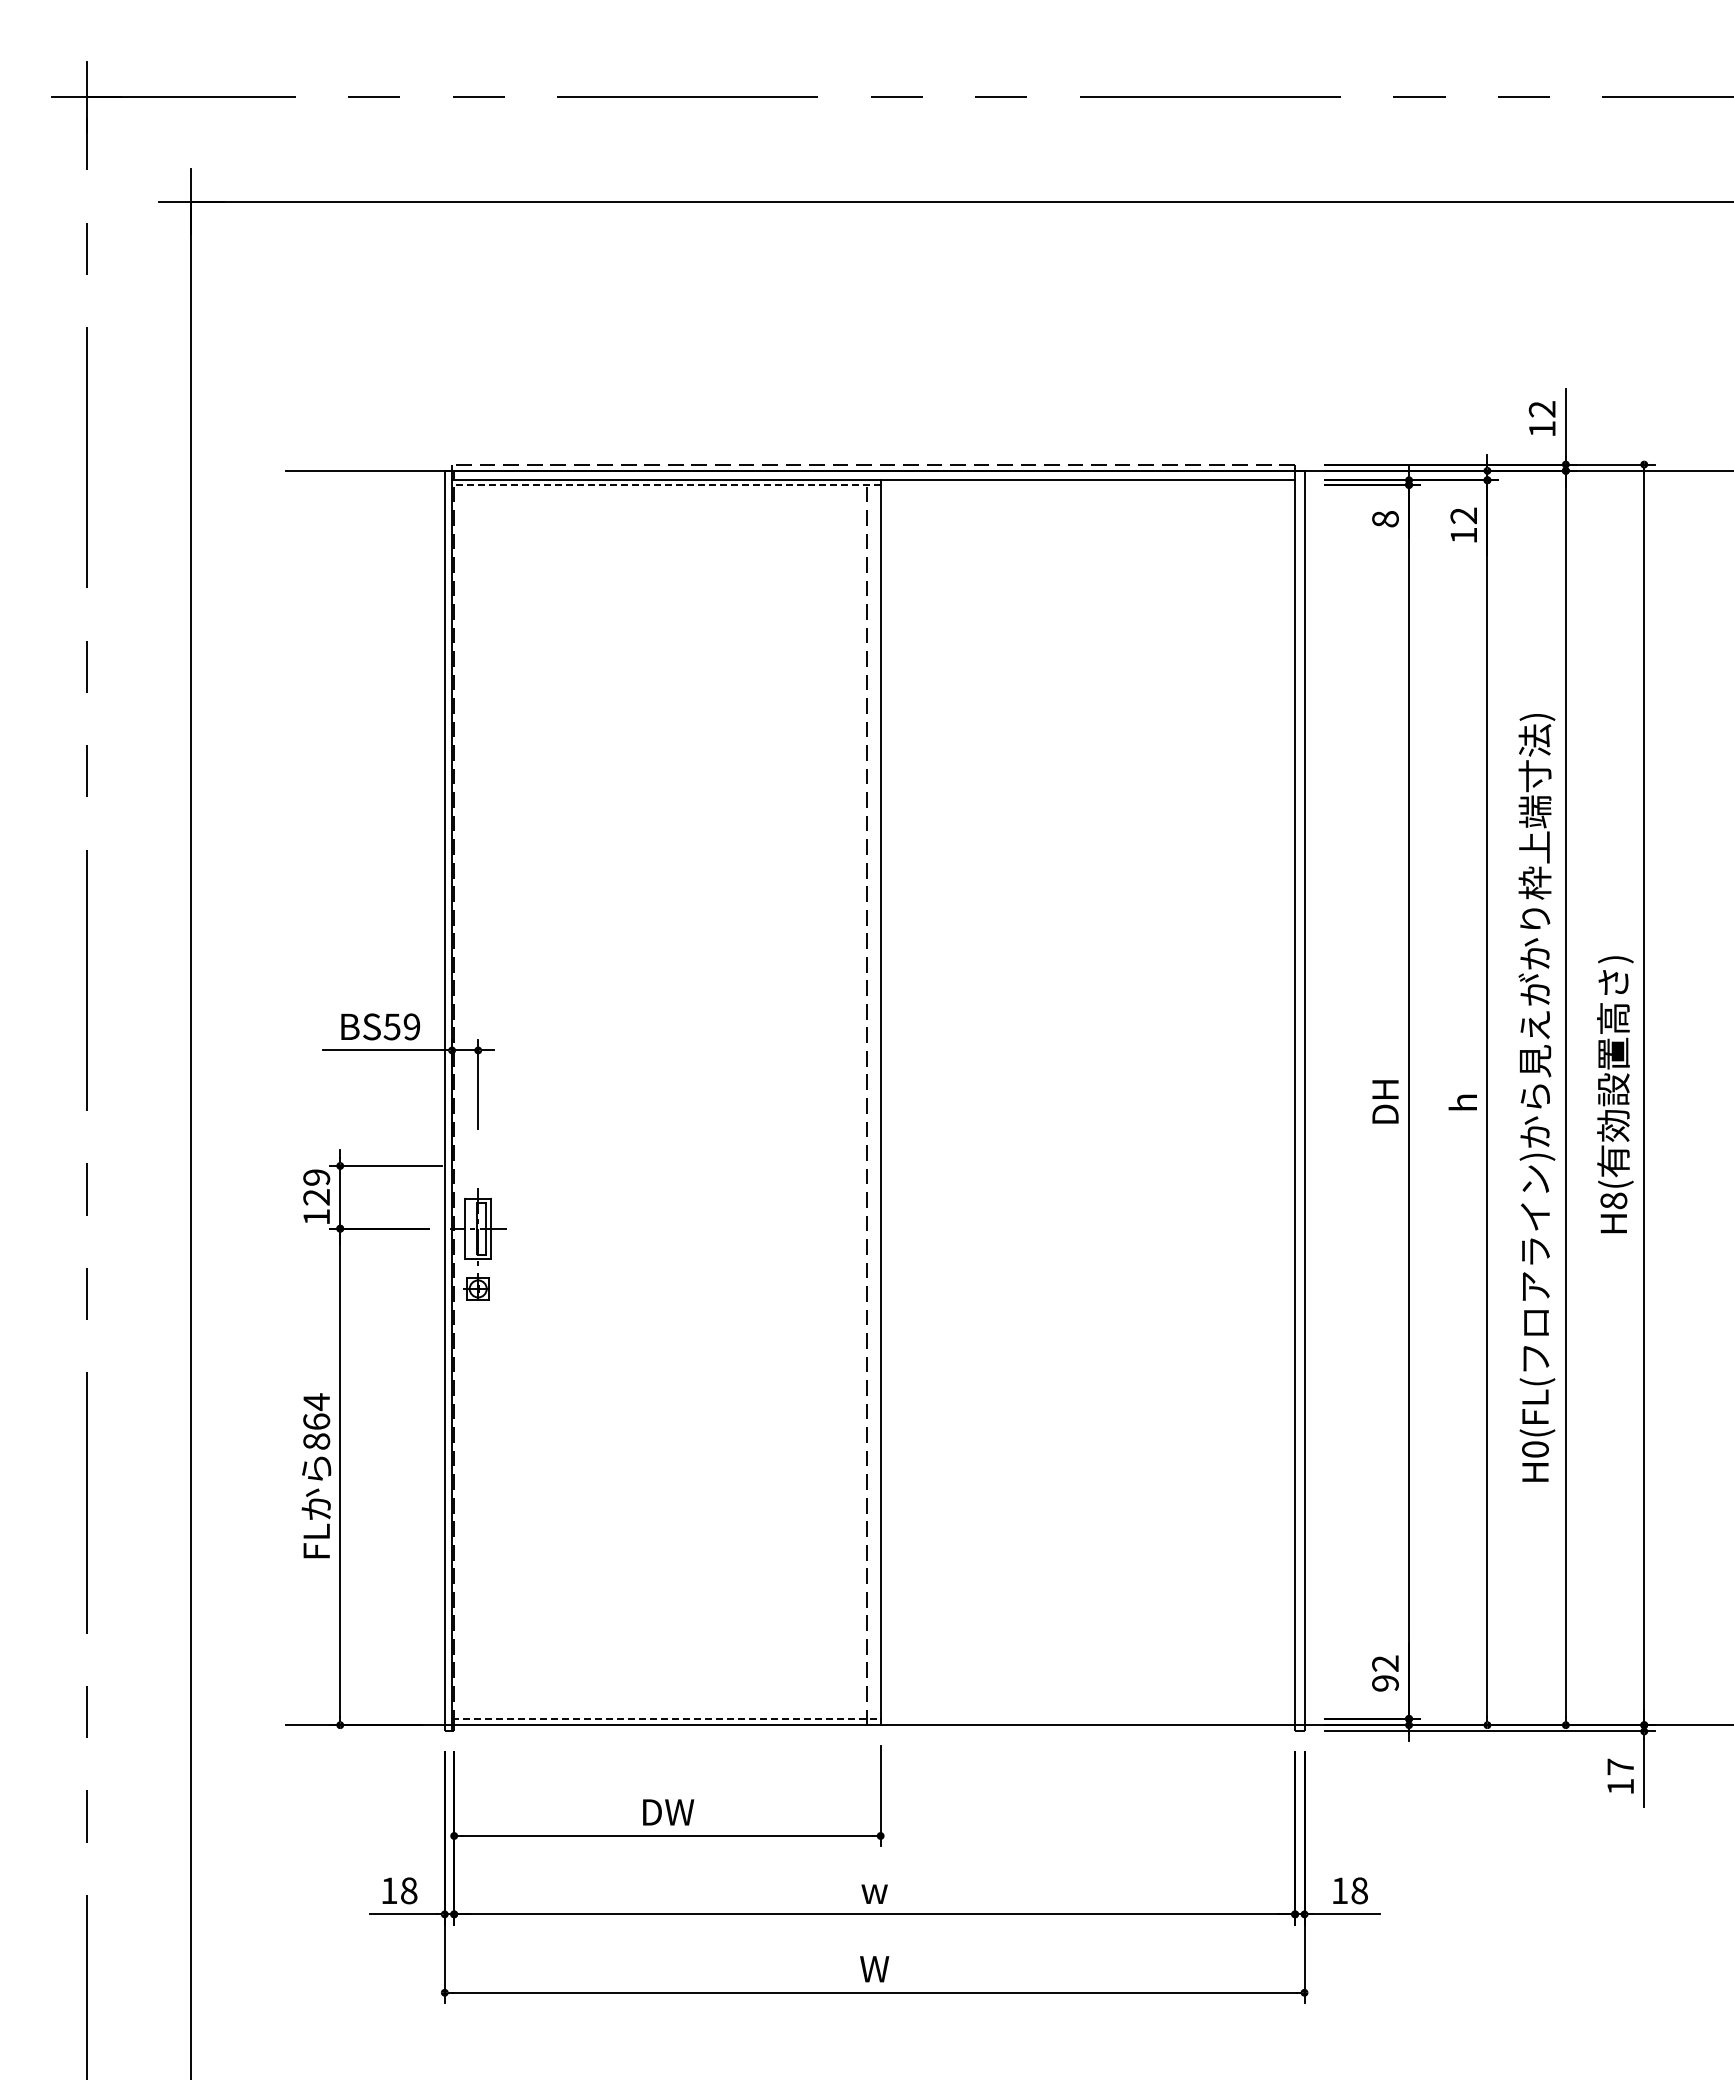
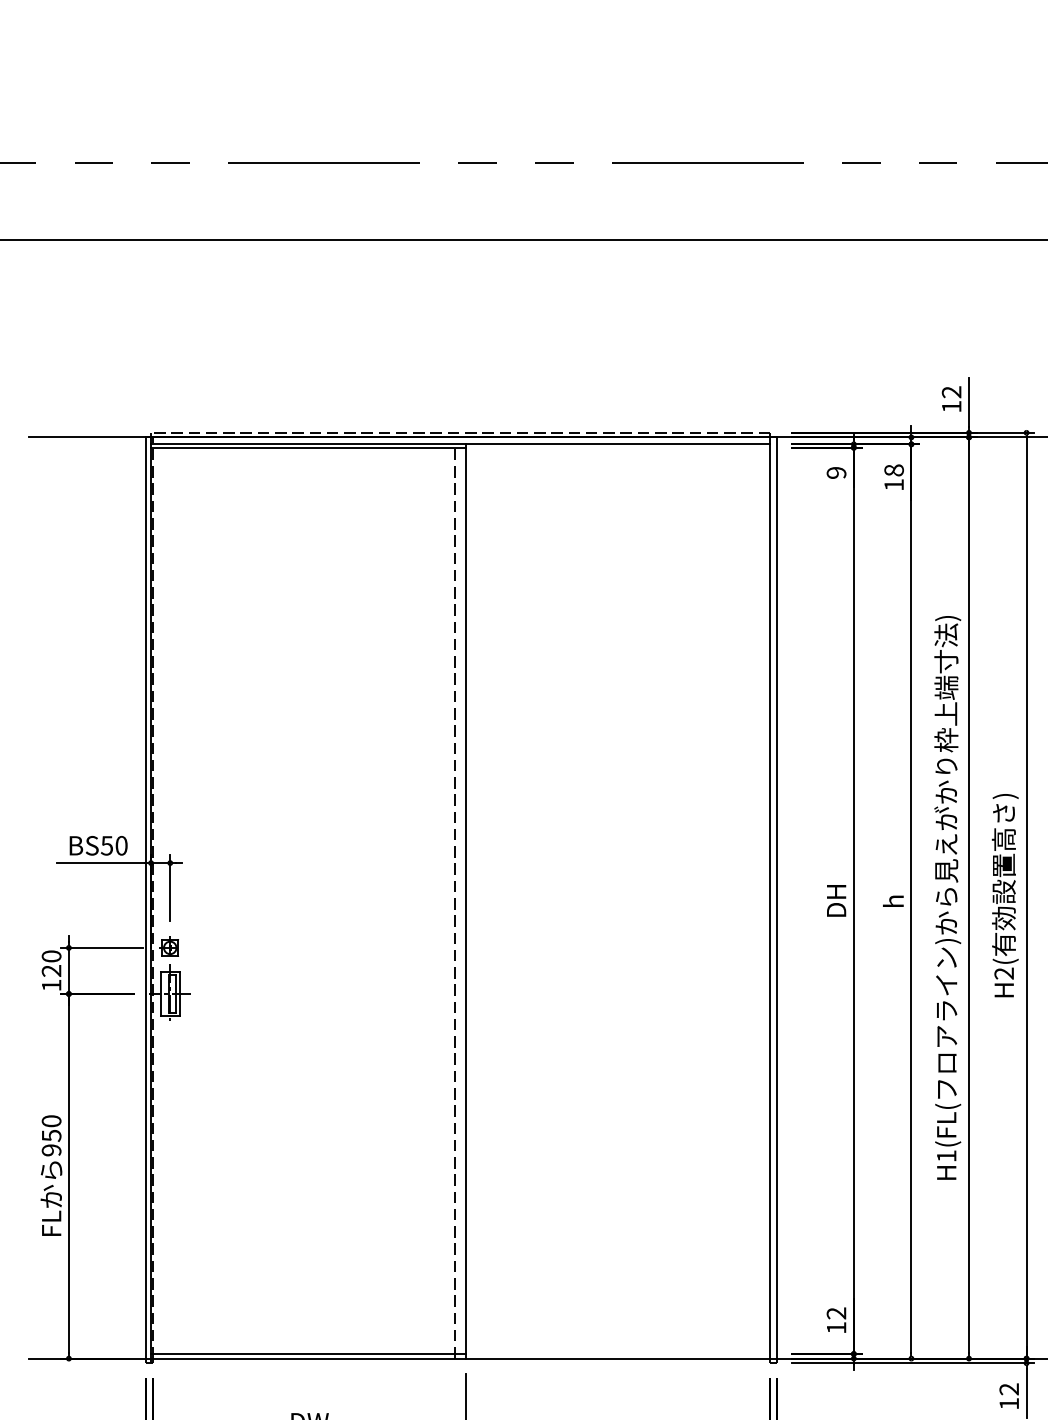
line: (665, 484) -> (307, 447), dashed -> solid
text: (1463, 515) -> (893, 470), 12 -> 18
text: (1385, 519) -> (836, 473), 8 -> 9
text: (411, 1026) -> (121, 845), BS59 -> BS50
text: (316, 1177) -> (51, 956), 129 -> 120
text: (1613, 1200) -> (1003, 973), H8( -> H2(
part: (476, 1286) -> (168, 946), moved
text: (316, 1421) -> (51, 1135), 864 -> 950
text: (1535, 1449) -> (946, 1156), H0(FL( -> H1(FL(
text: (1385, 1683) -> (836, 1327), 92 -> 12
line: (666, 1718) -> (308, 1353), dashed -> solid
text: (1620, 1766) -> (1009, 1388), 17 -> 12

